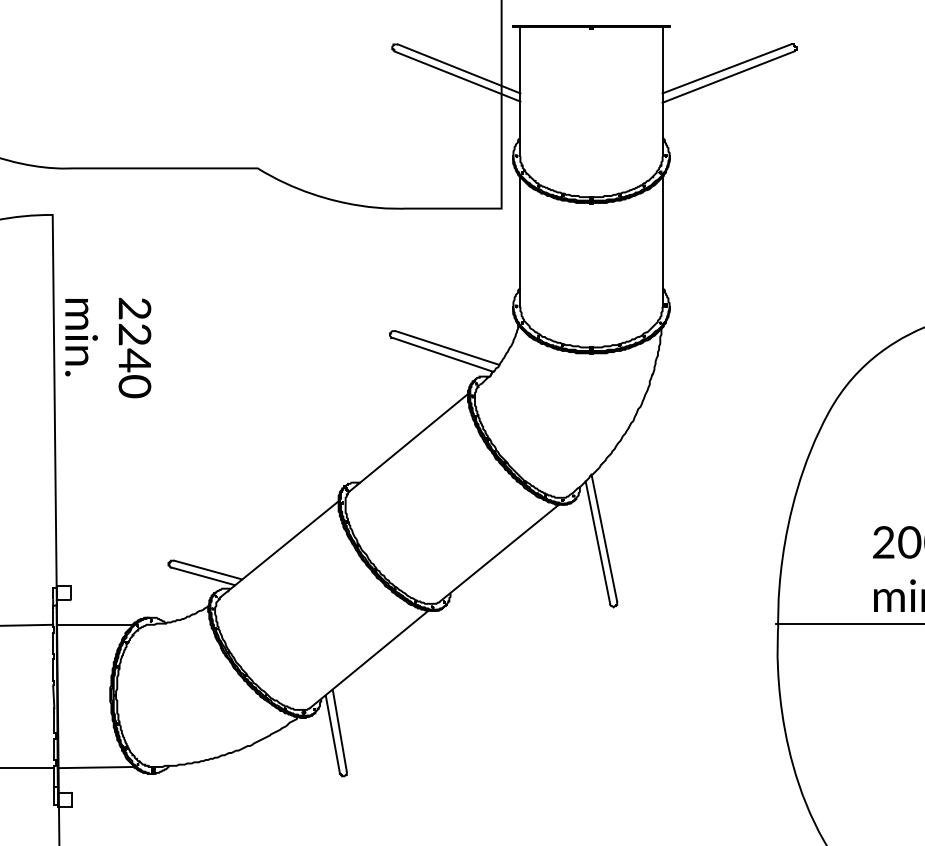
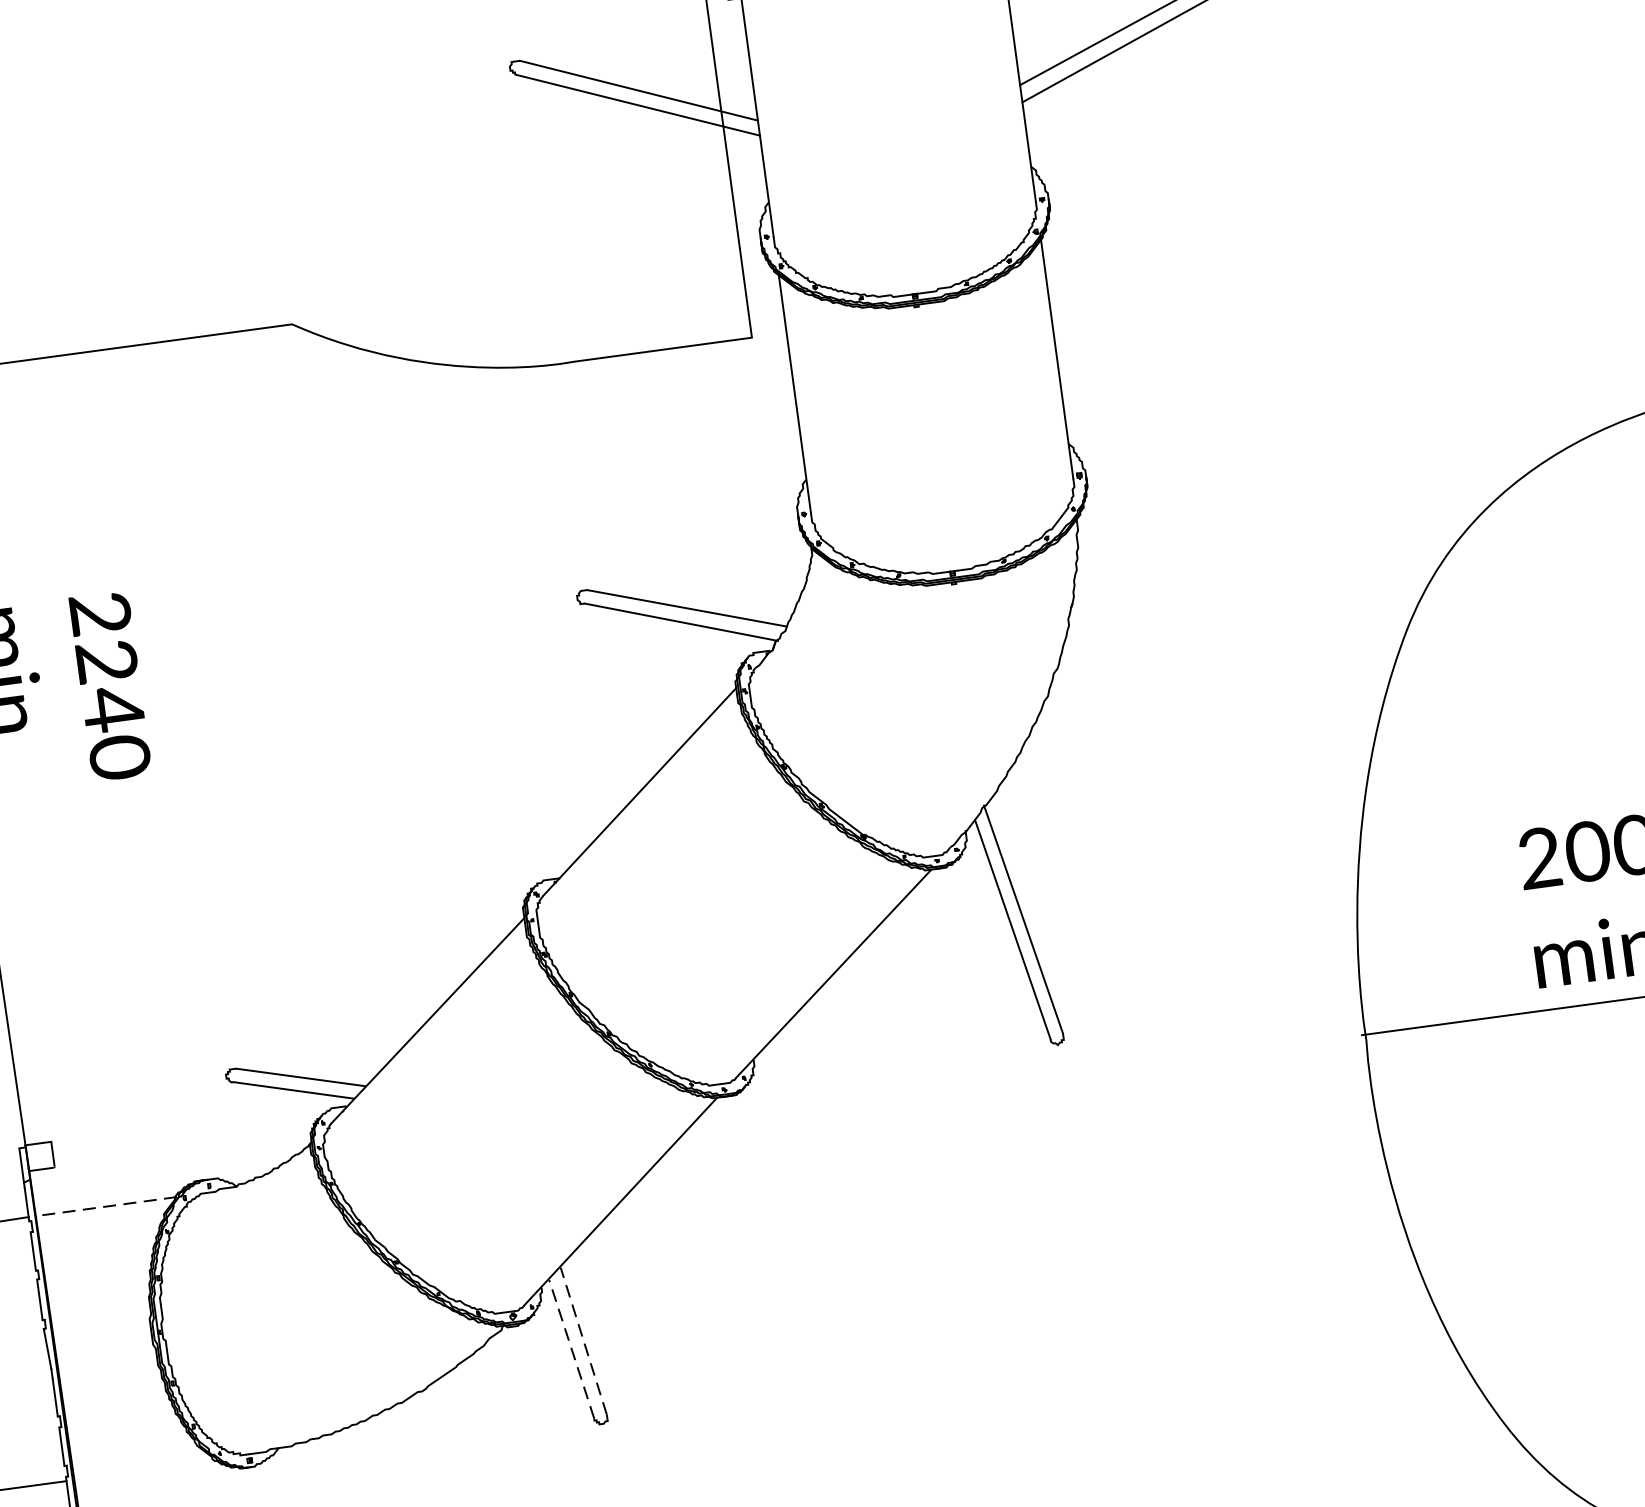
line: (94, 624) -> (104, 1206), solid -> dashed
line: (339, 730) -> (583, 1340), solid -> dashed
line: (332, 733) -> (570, 1347), solid -> dashed
line: (95, 767) -> (142, 1469), removed

